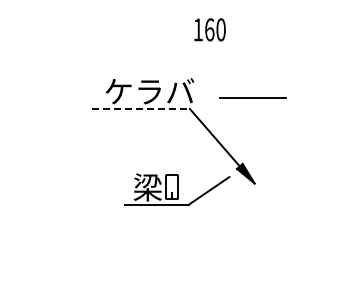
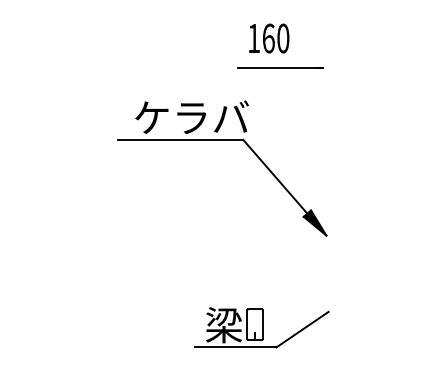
line: (252, 97) -> (279, 66), moved
line: (140, 108) -> (179, 139), dashed -> solid
part: (177, 189) -> (262, 327), moved

